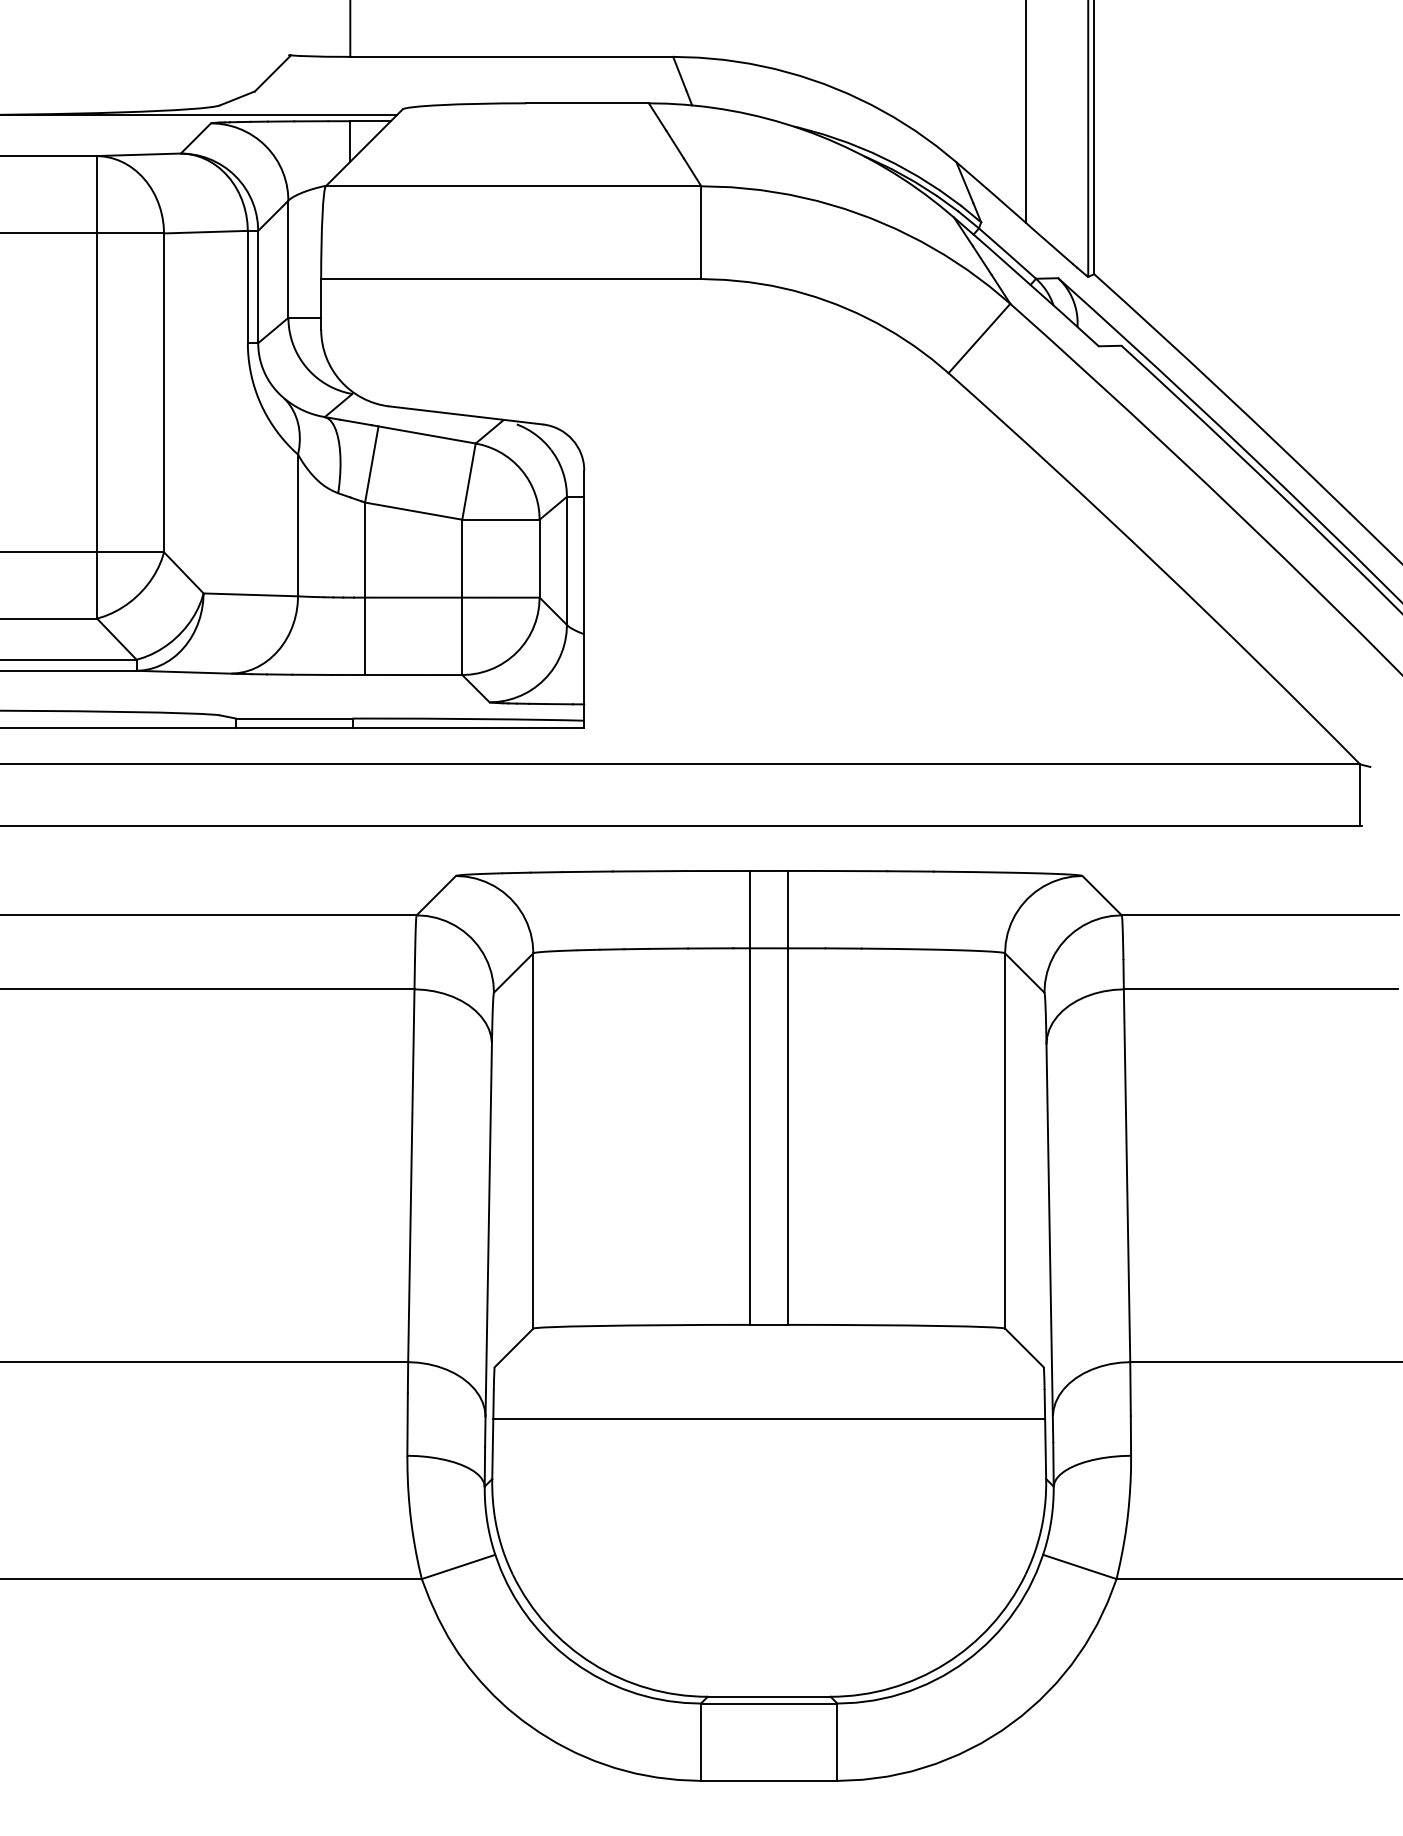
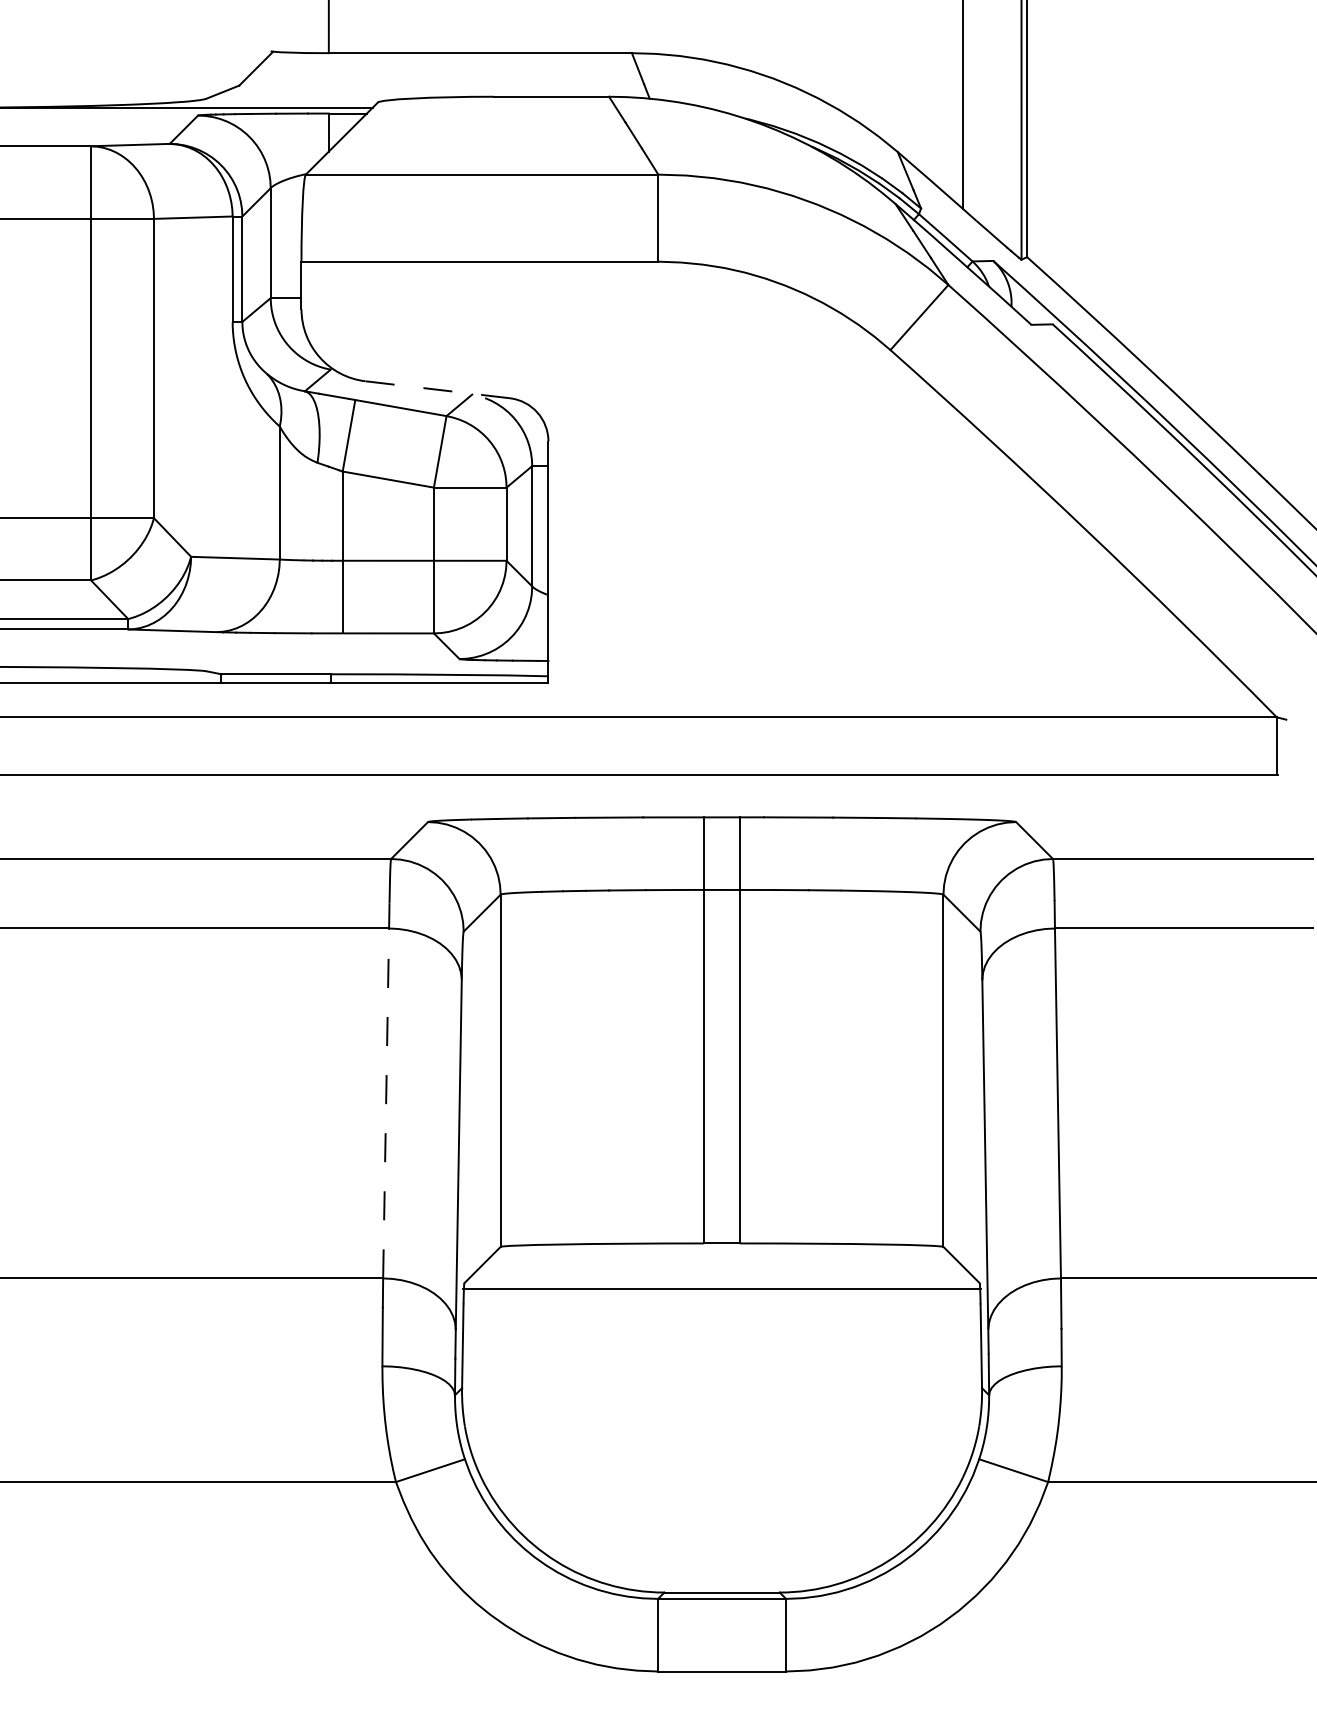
line: (465, 415) -> (436, 389), solid -> dashed
line: (411, 1162) -> (386, 1091), solid -> dashed
line: (769, 1418) -> (722, 1289), moved

